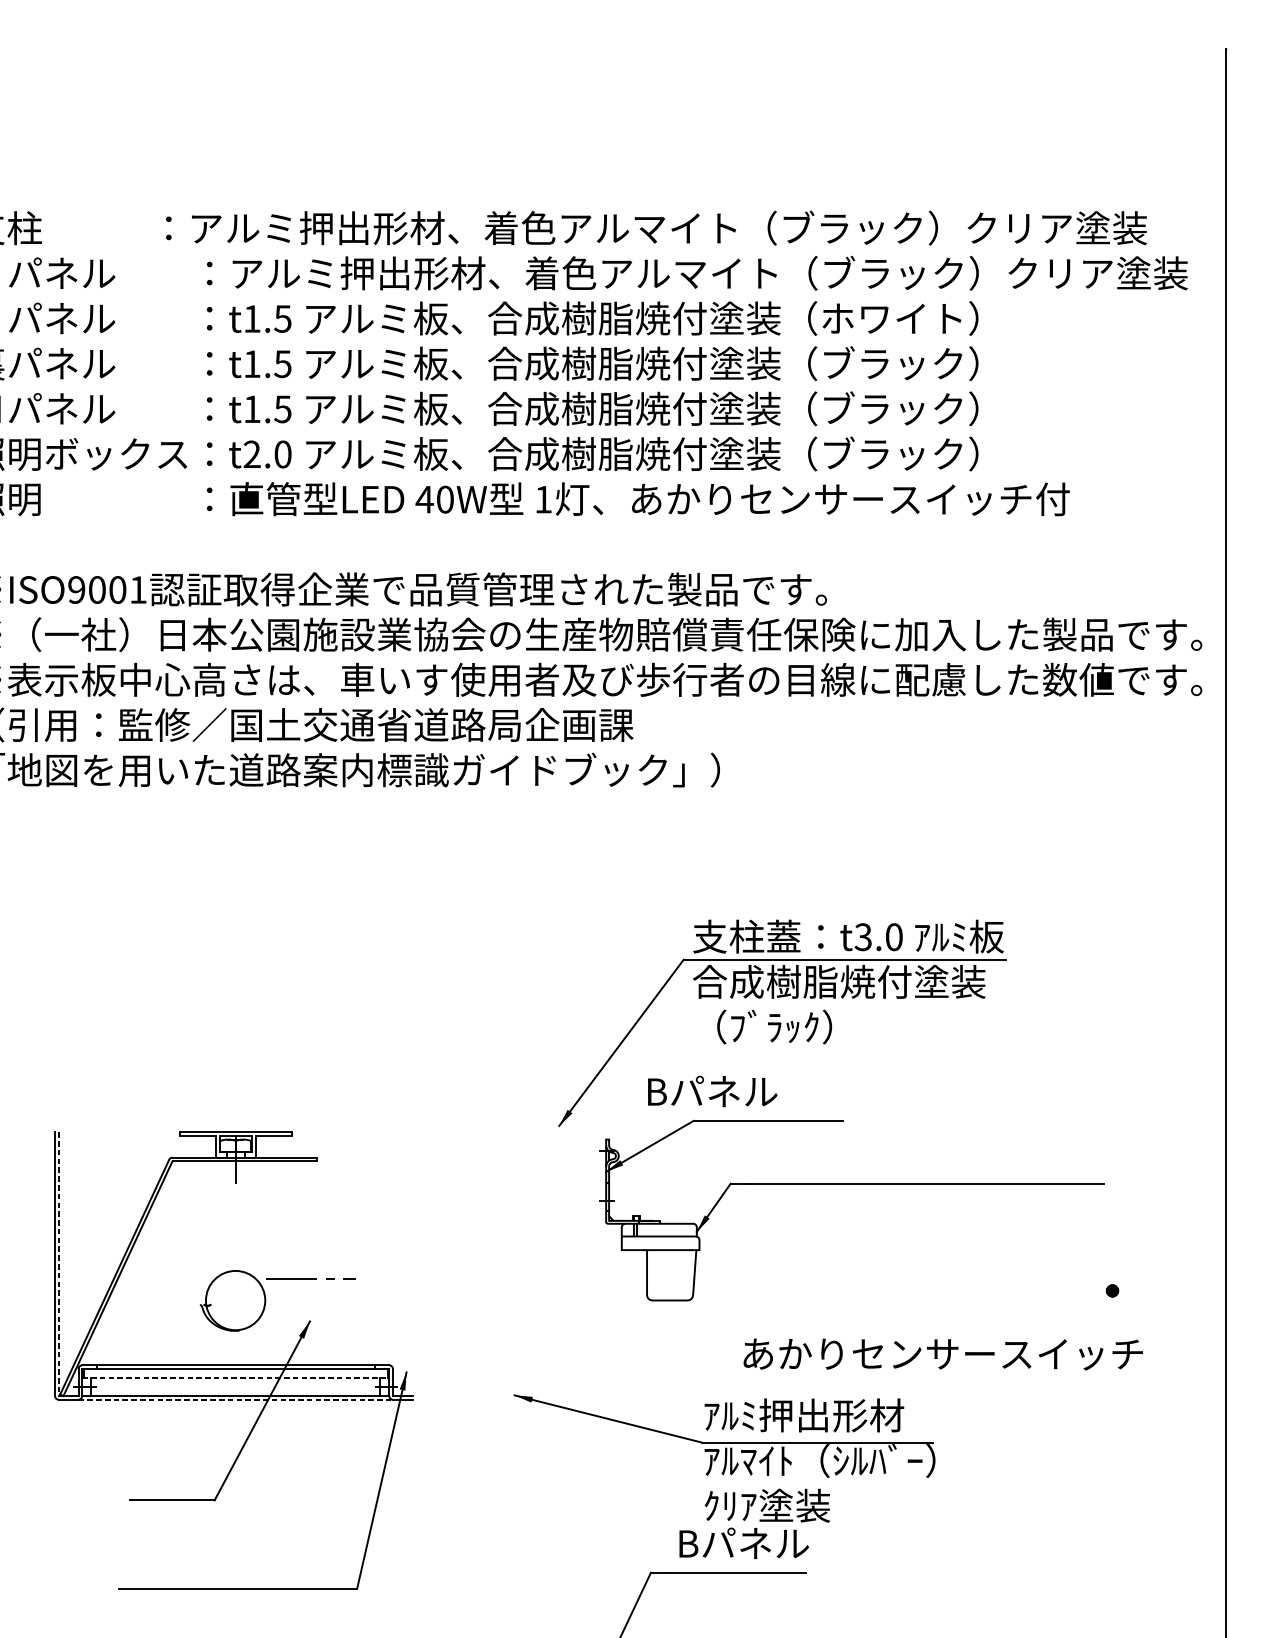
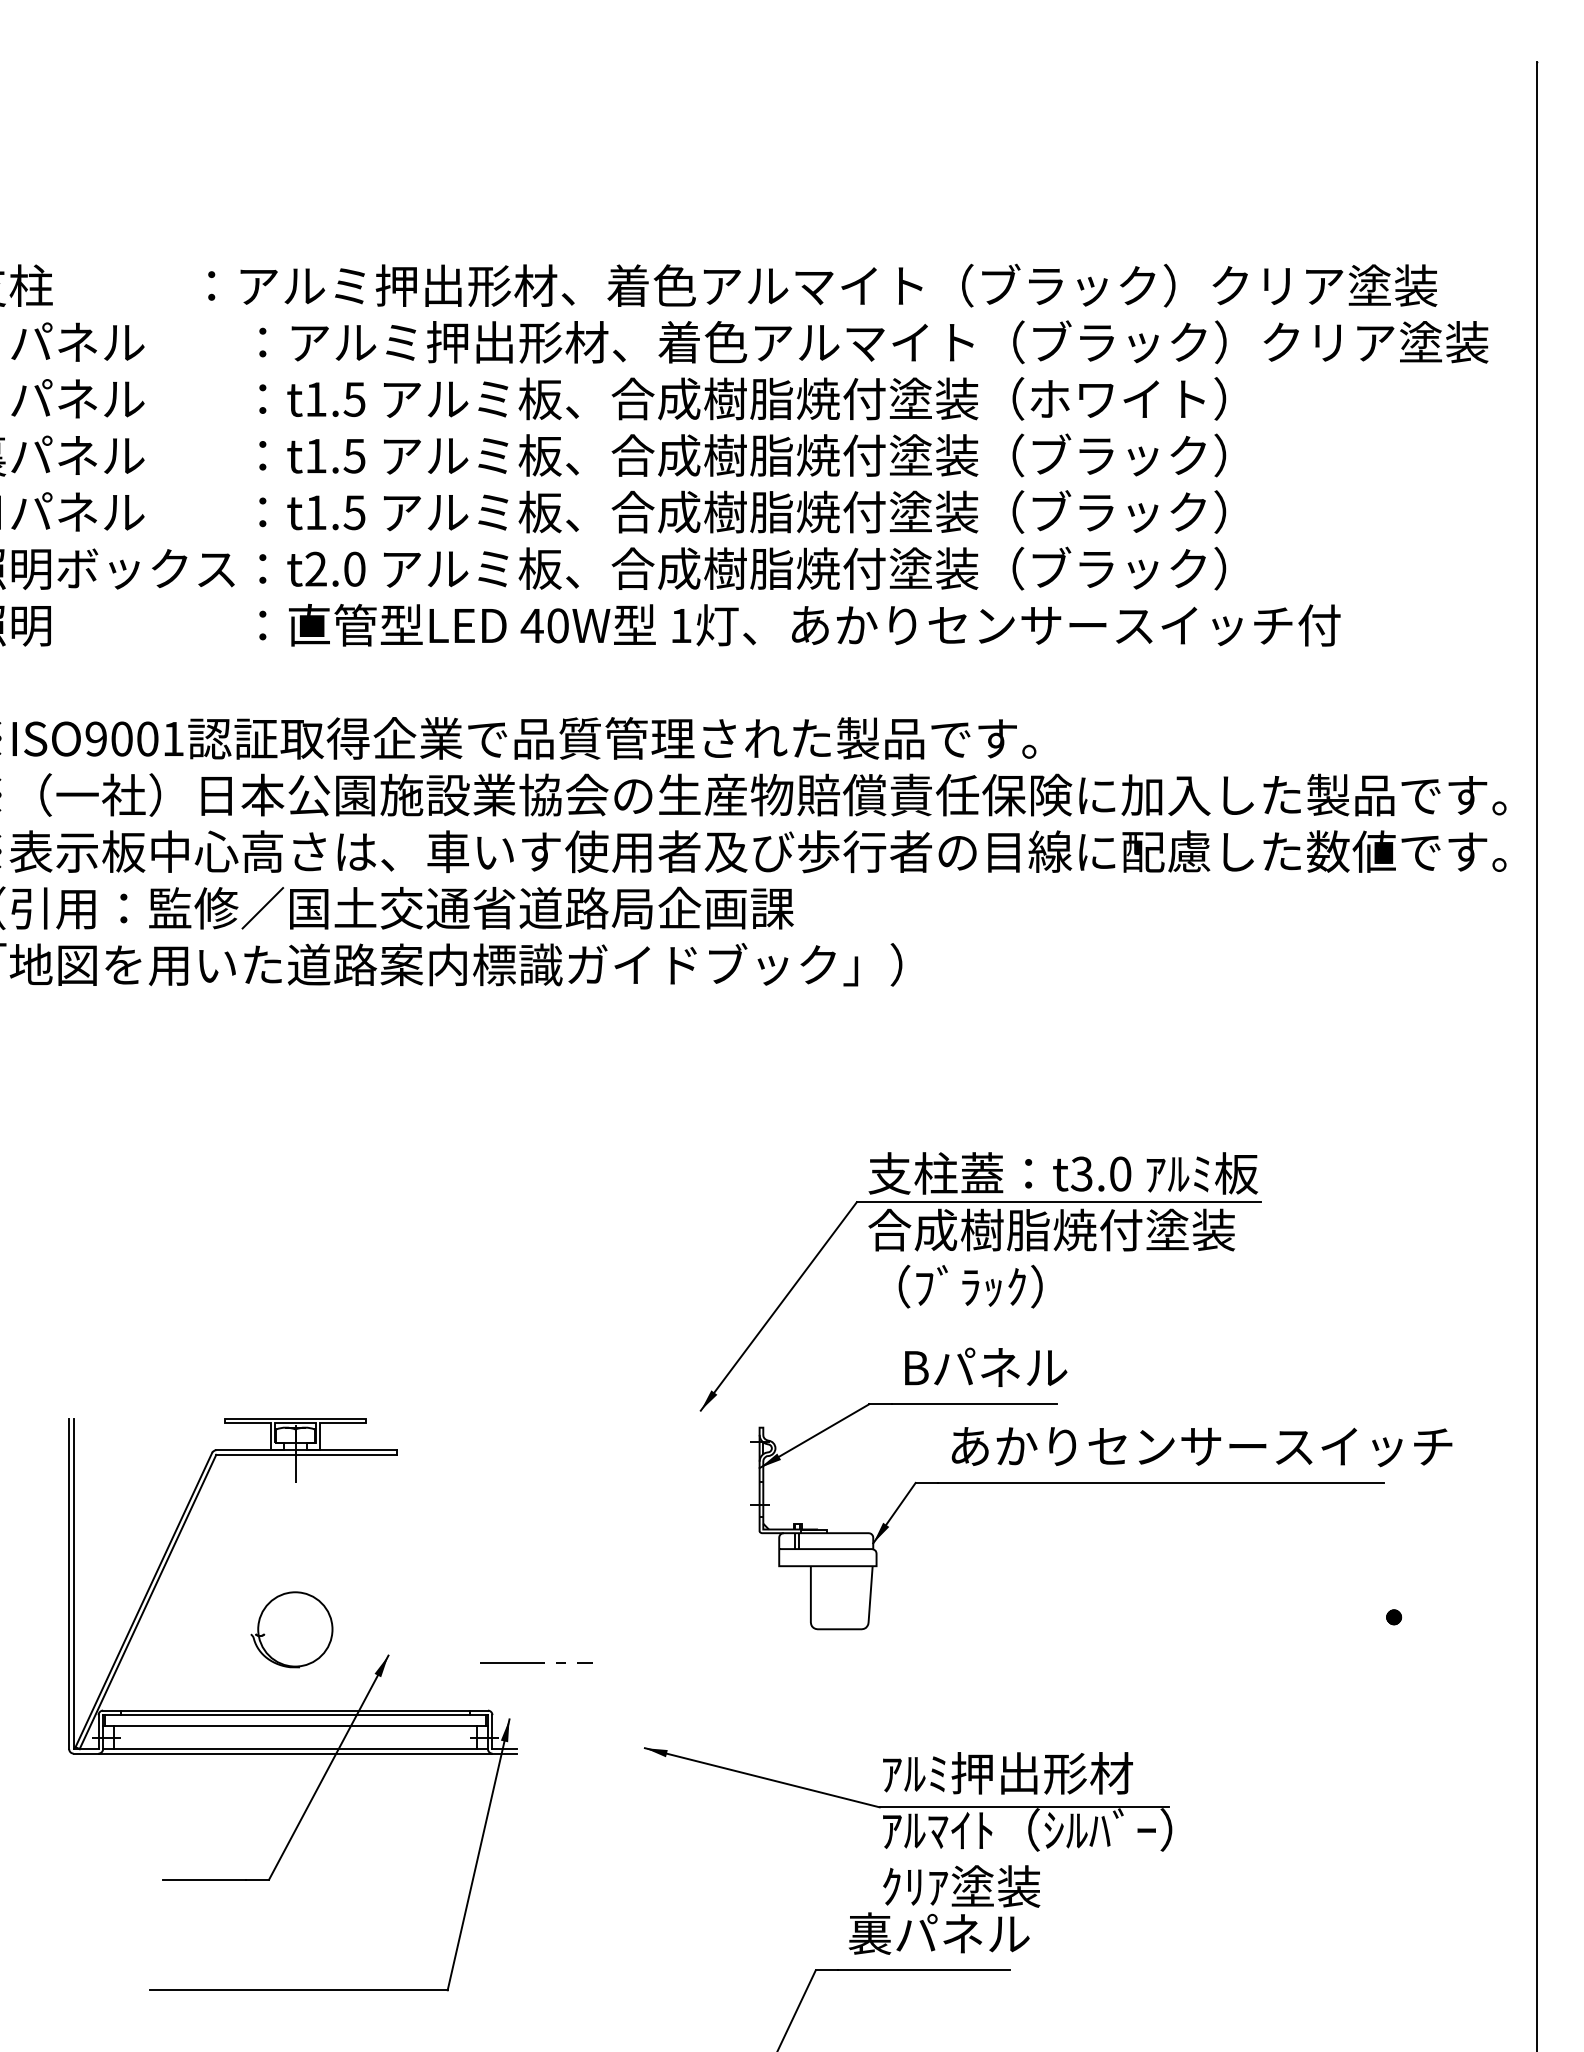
text: (713, 1090) -> (986, 1366), moved
line: (58, 1264) -> (73, 1584), dashed -> solid
line: (310, 1278) -> (536, 1662), moved
text: (942, 1354) -> (1201, 1447), moved
line: (236, 1378) -> (296, 1726), dashed -> solid
line: (235, 1399) -> (295, 1753), dashed -> solid
text: (748, 1543) -> (938, 1933), Bパネル -> 裏パネル

